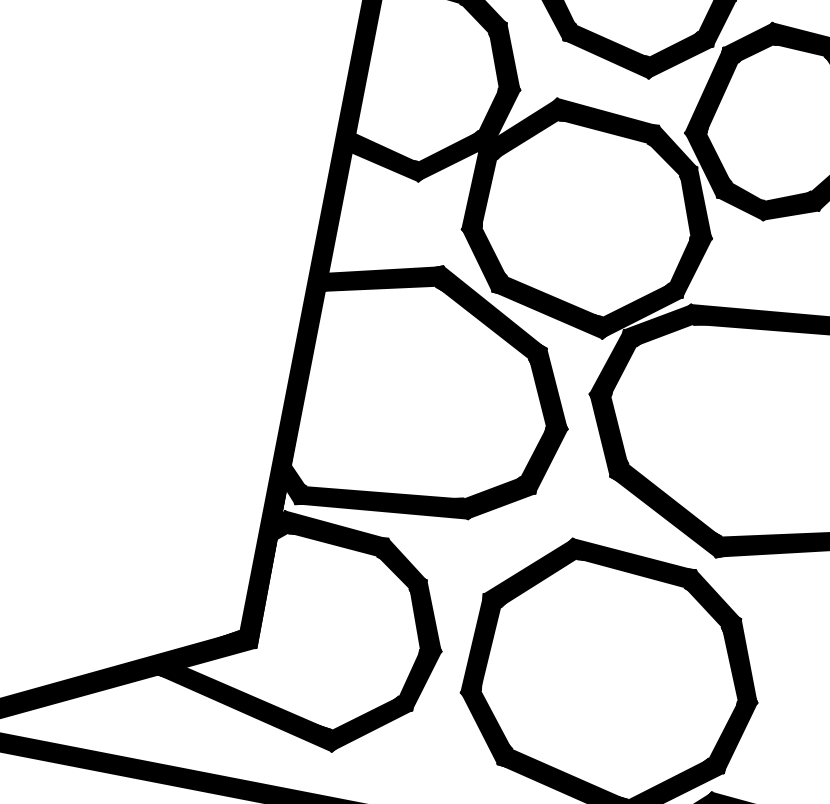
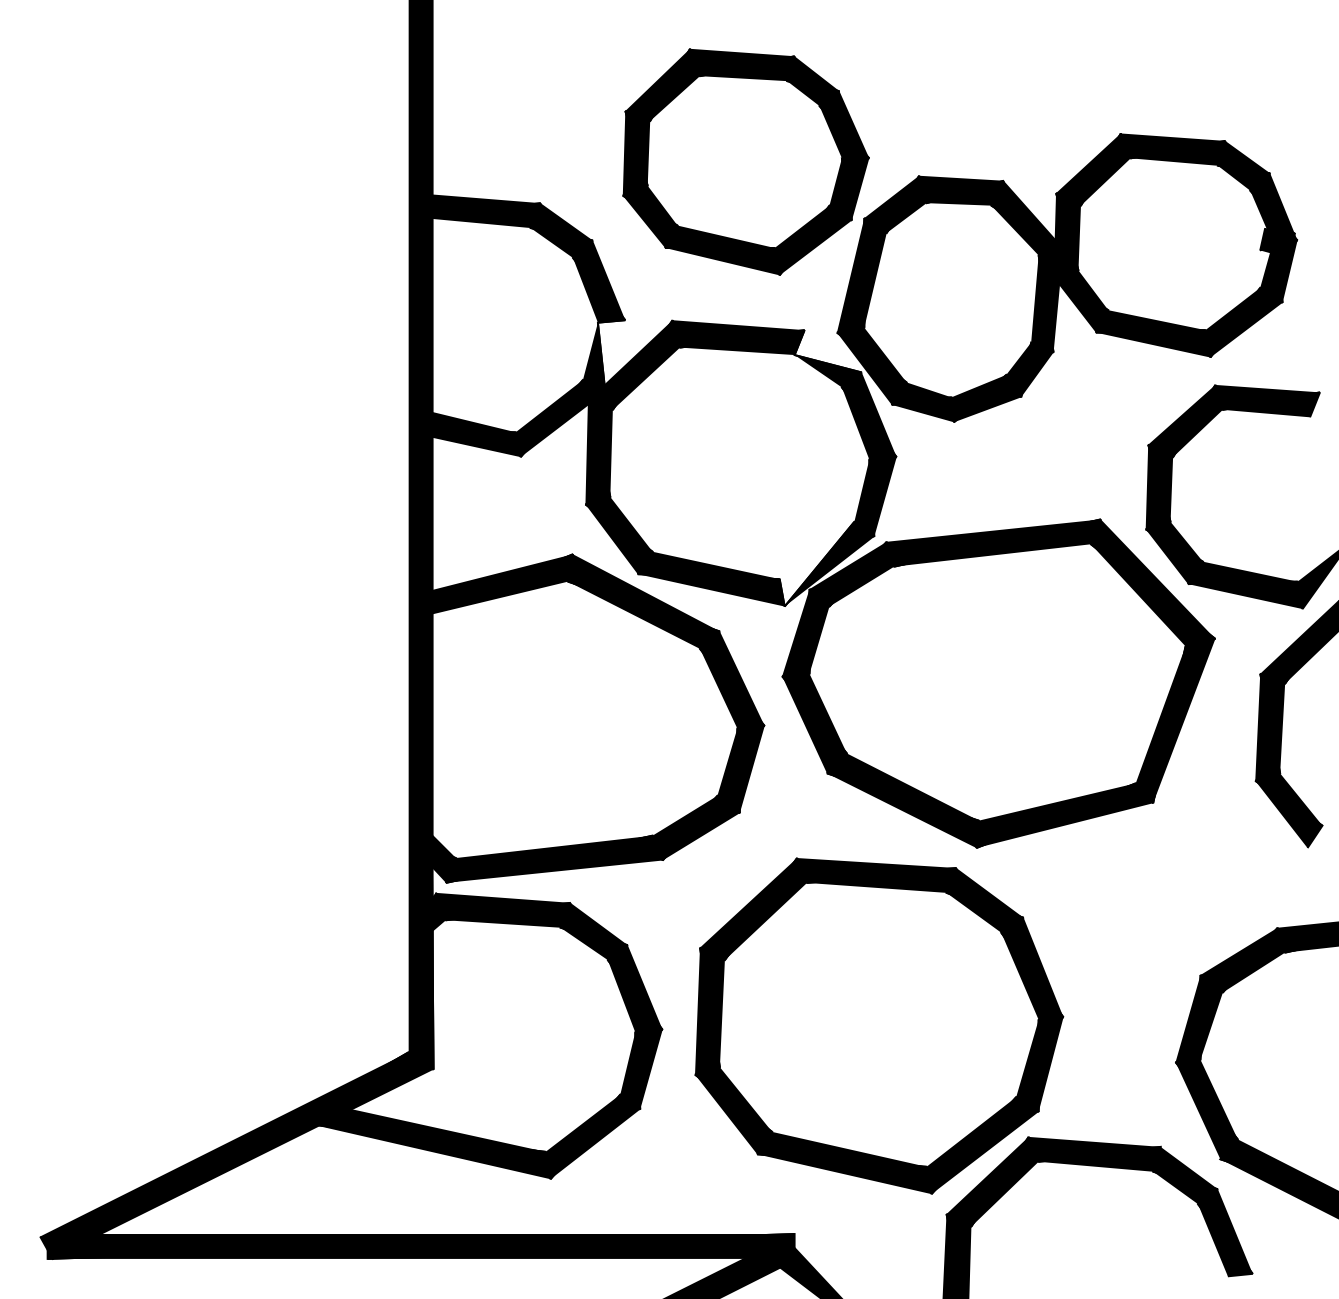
fill: (504, 117) -> (611, 356), removed
fill: (674, 146) -> (827, 351), removed
fill: (633, 310) -> (816, 563), removed

